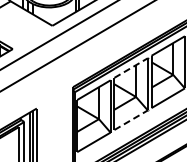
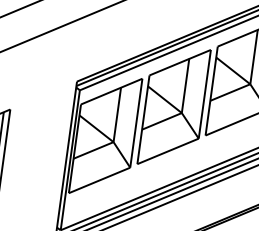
line: (131, 67) -> (180, 61), dashed -> solid
line: (131, 119) -> (168, 150), dashed -> solid

